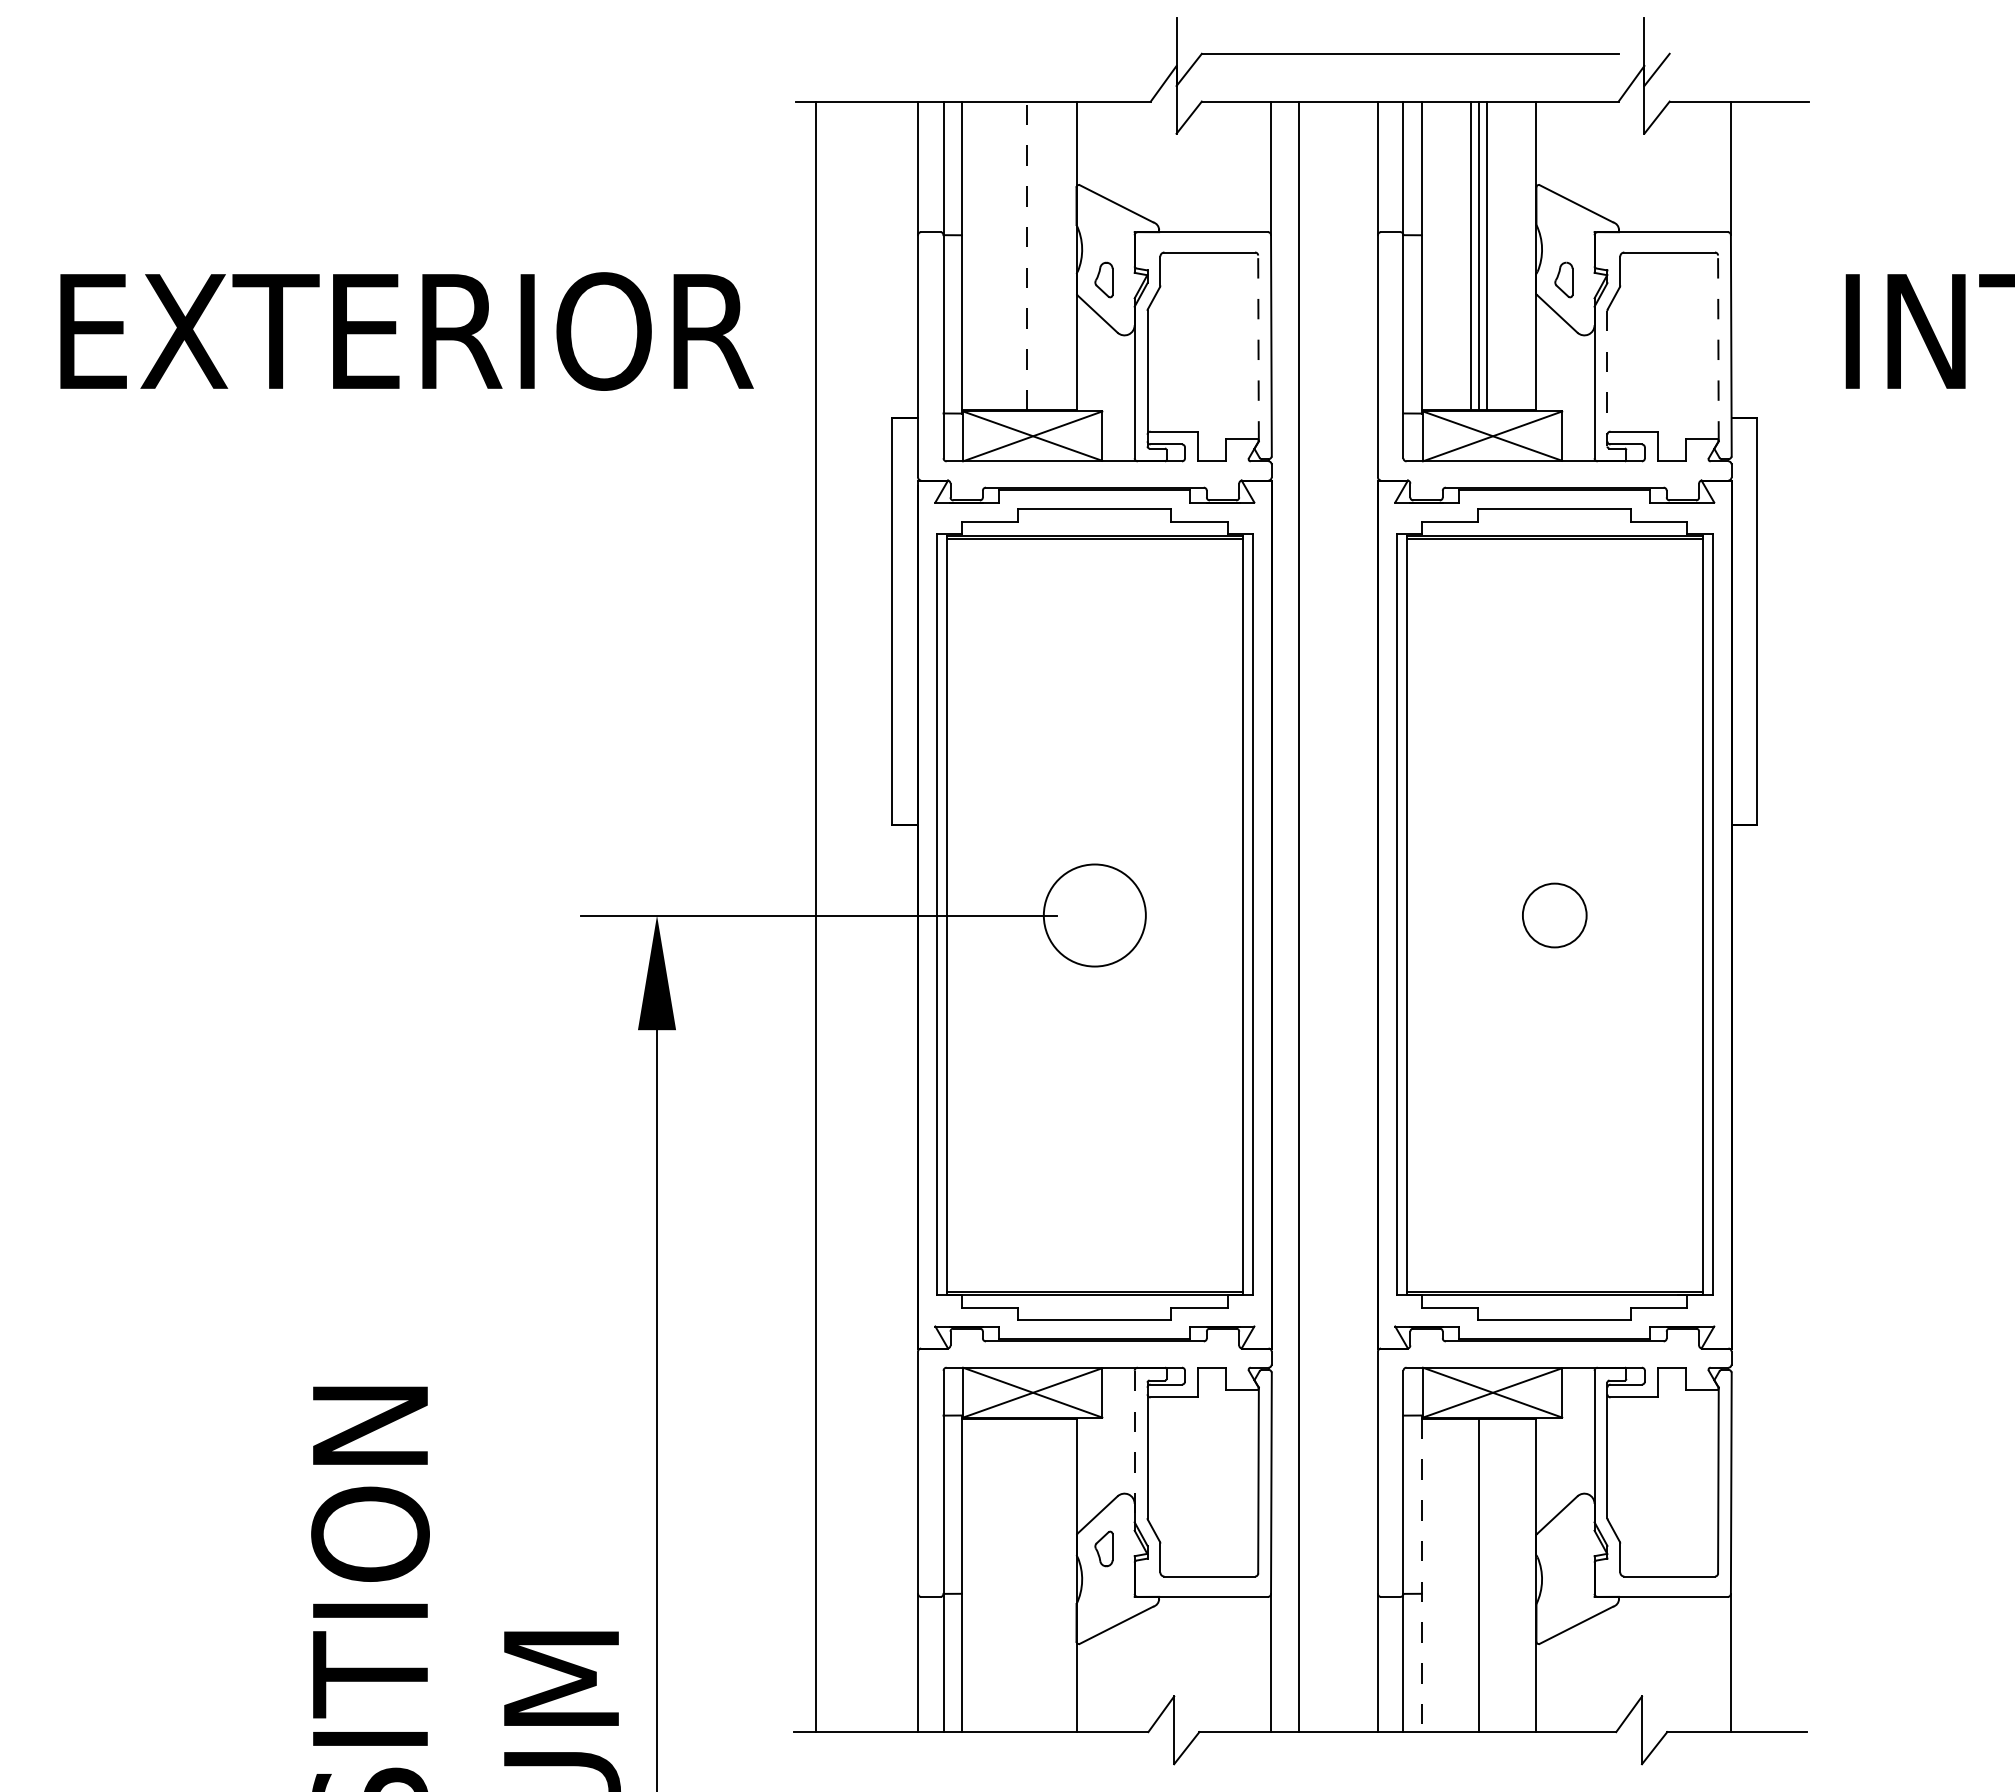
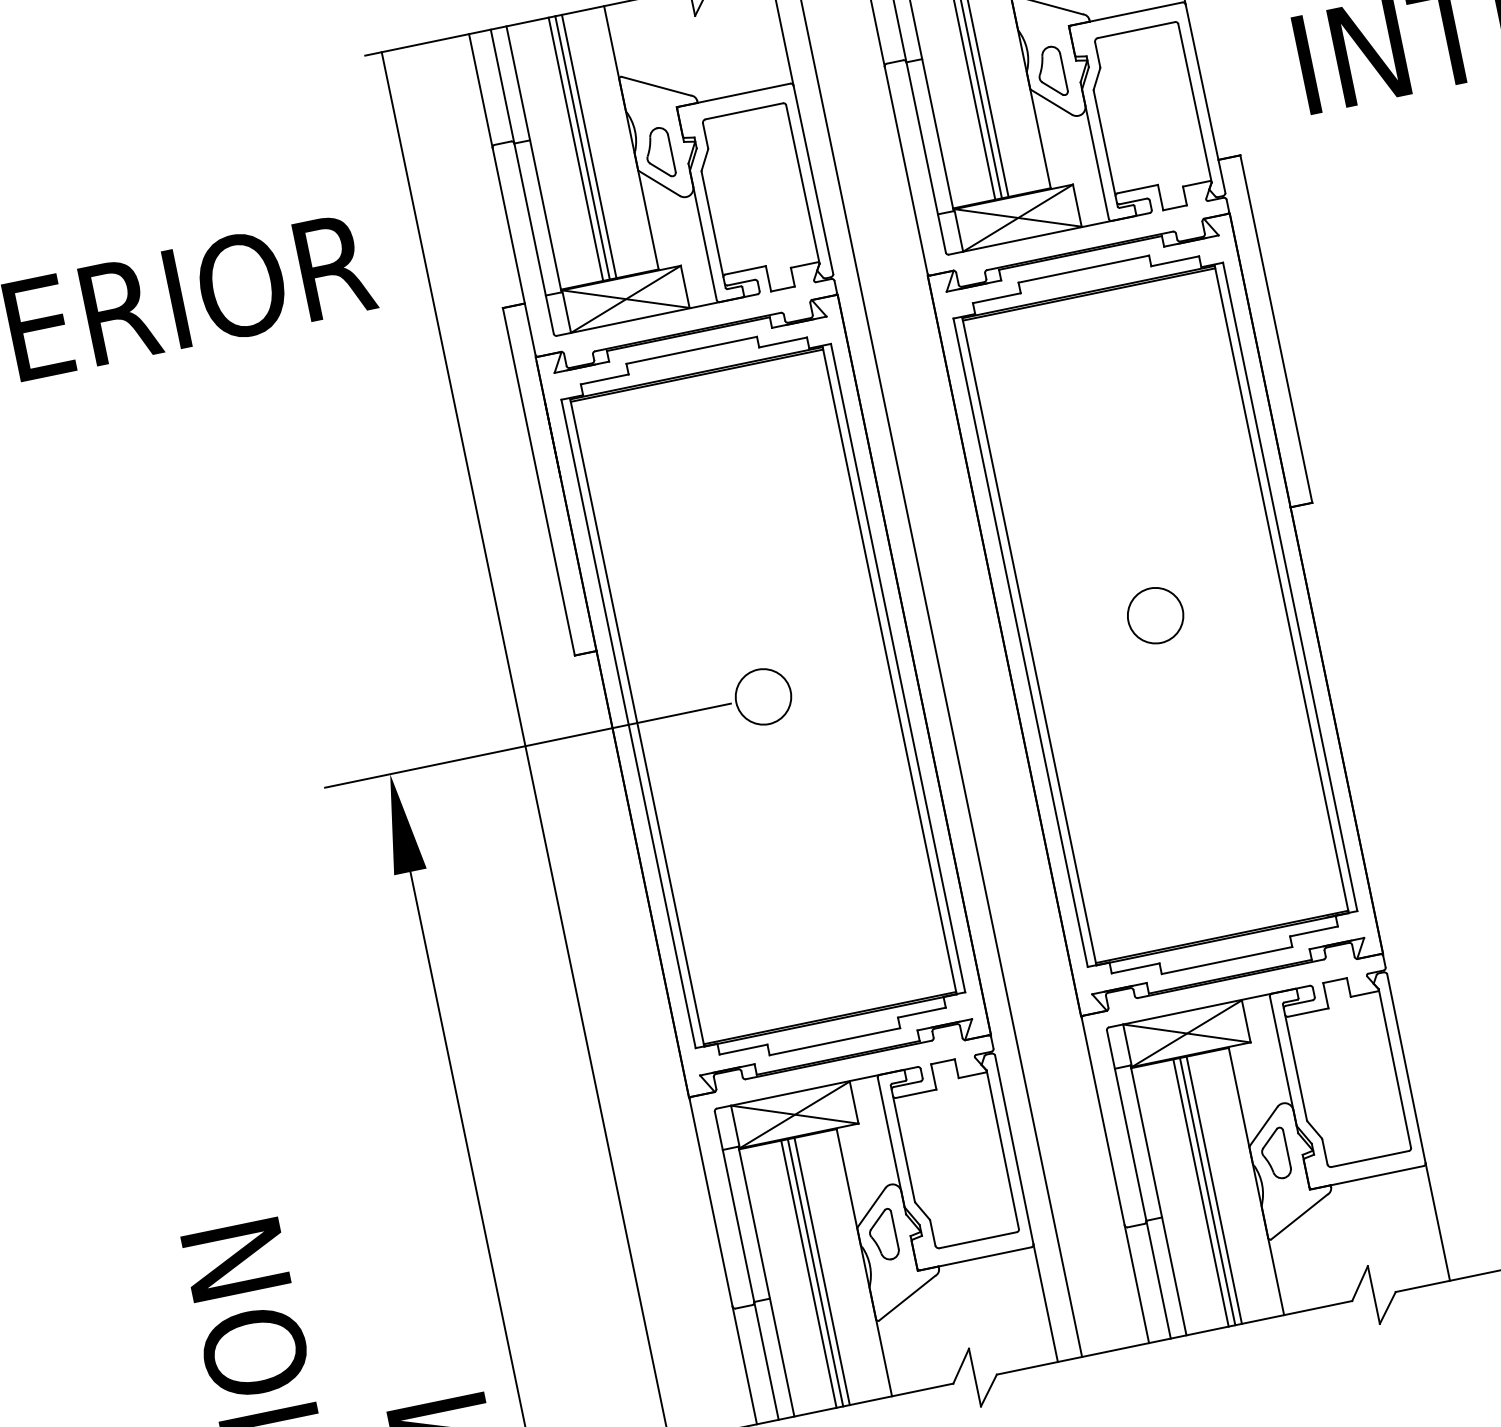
line: (1011, 255) -> (575, 148), added
line: (1019, 255) -> (582, 147), added
line: (1027, 255) -> (589, 146), dashed -> solid
part: (1103, 279) -> (658, 153), size x1.67
part: (1563, 279) -> (1050, 71), size x1.67
line: (1258, 348) -> (802, 184), dashed -> solid
line: (1718, 348) -> (1195, 103), dashed -> solid
line: (1607, 378) -> (1105, 148), dashed -> solid
circle: (1094, 915) -> (763, 696), size x0.62
line: (1134, 1446) -> (891, 1142), dashed -> solid
part: (1103, 1548) -> (882, 1235), size x1.67
part: (1563, 1548) -> (1274, 1153), added
line: (1011, 1575) -> (808, 1274), added
line: (1019, 1575) -> (815, 1272), added
line: (1027, 1575) -> (822, 1271), added
line: (1421, 1575) -> (1158, 1201), dashed -> solid
line: (1471, 1575) -> (1201, 1193), added
line: (1486, 1575) -> (1213, 1190), added

